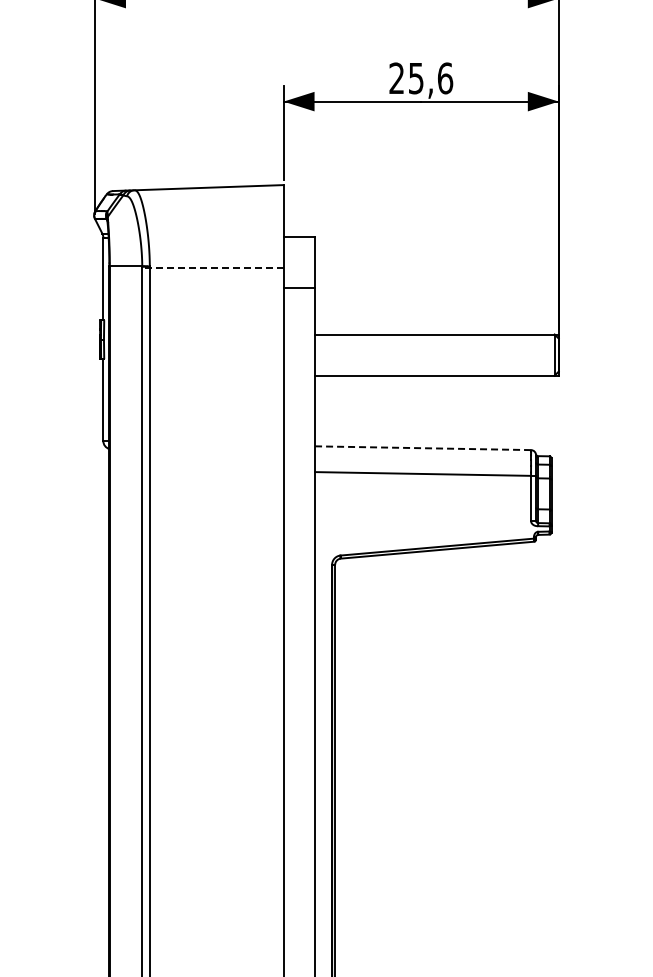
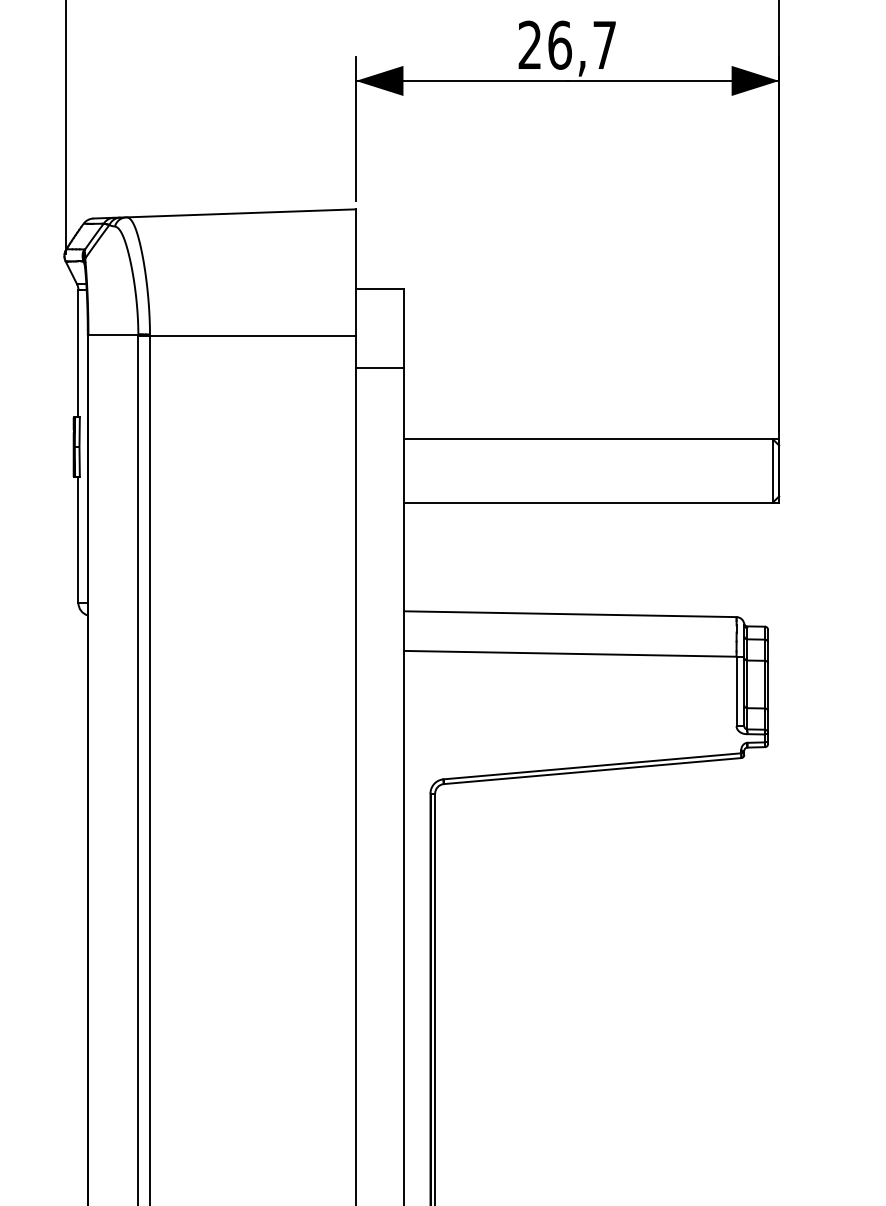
text: (430, 78) -> (581, 45), 25,6 -> 26,7
line: (212, 267) -> (246, 336), dashed -> solid
line: (423, 448) -> (571, 614), dashed -> solid

